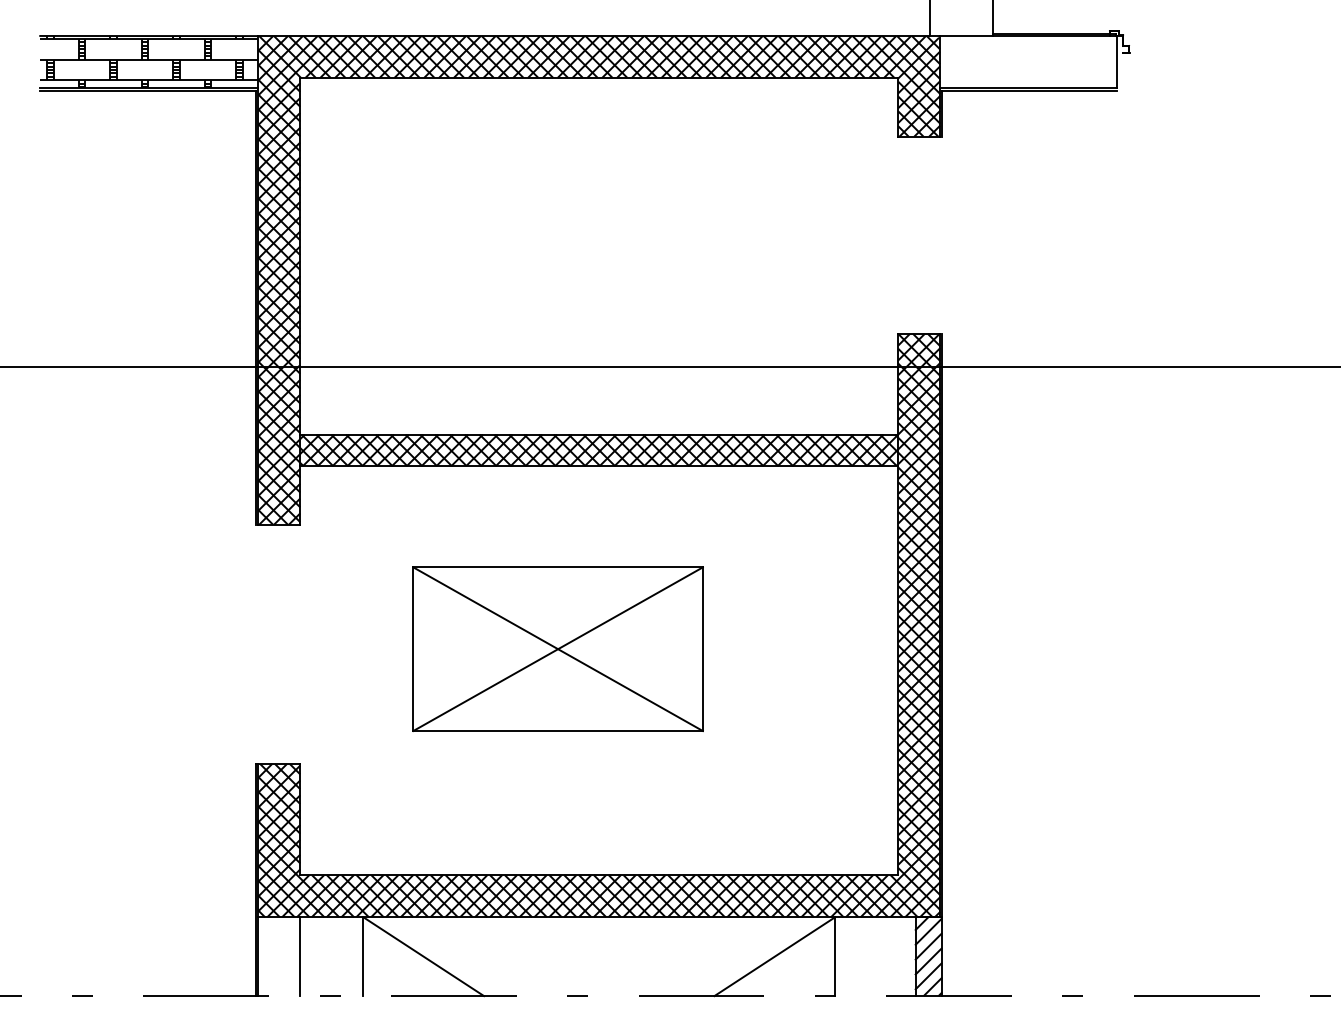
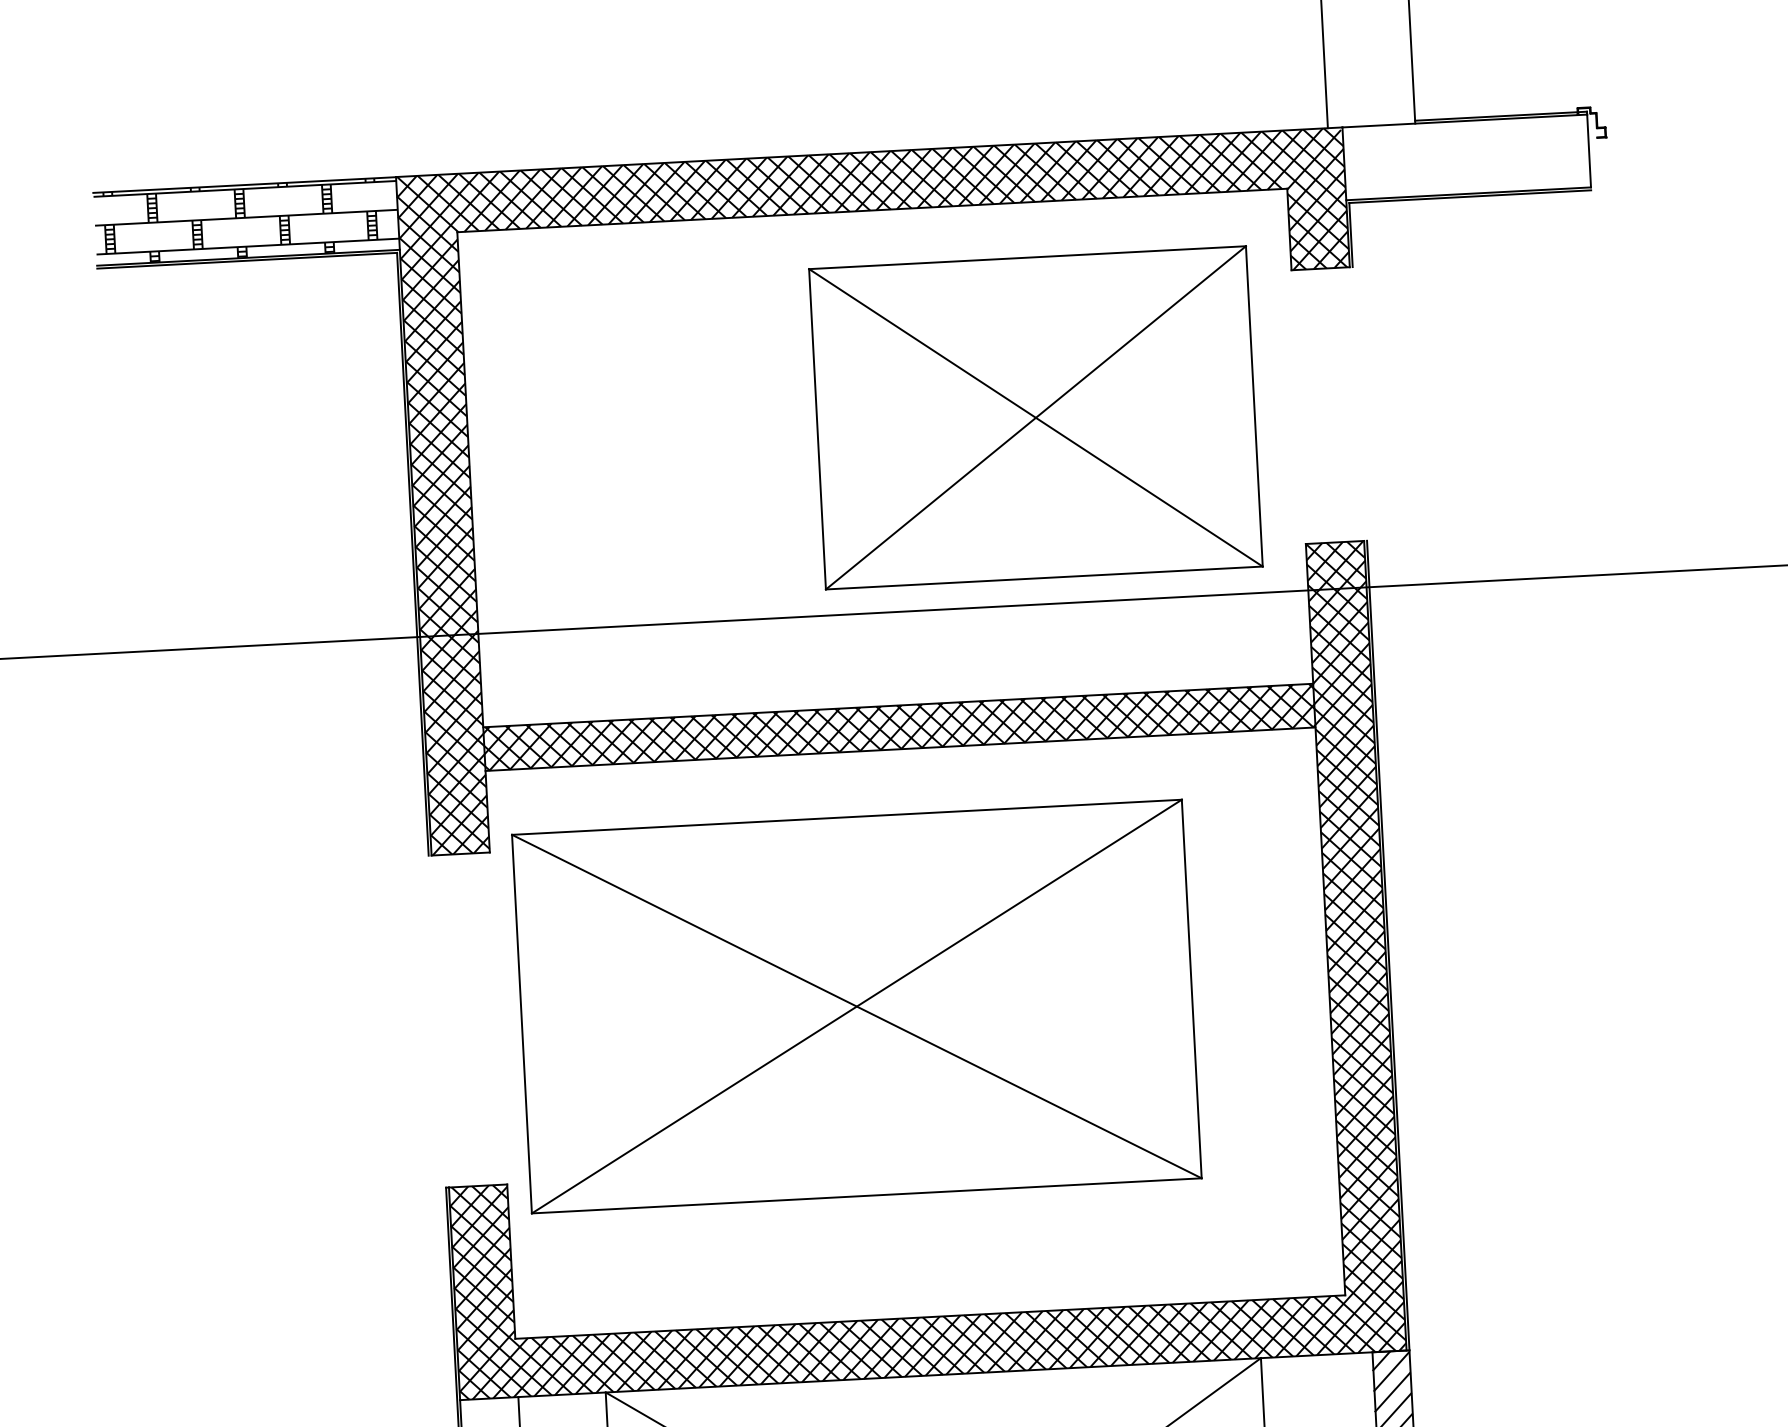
part: (708, 232) -> (1035, 417), added
part: (557, 648) -> (855, 1005), size x1.67

